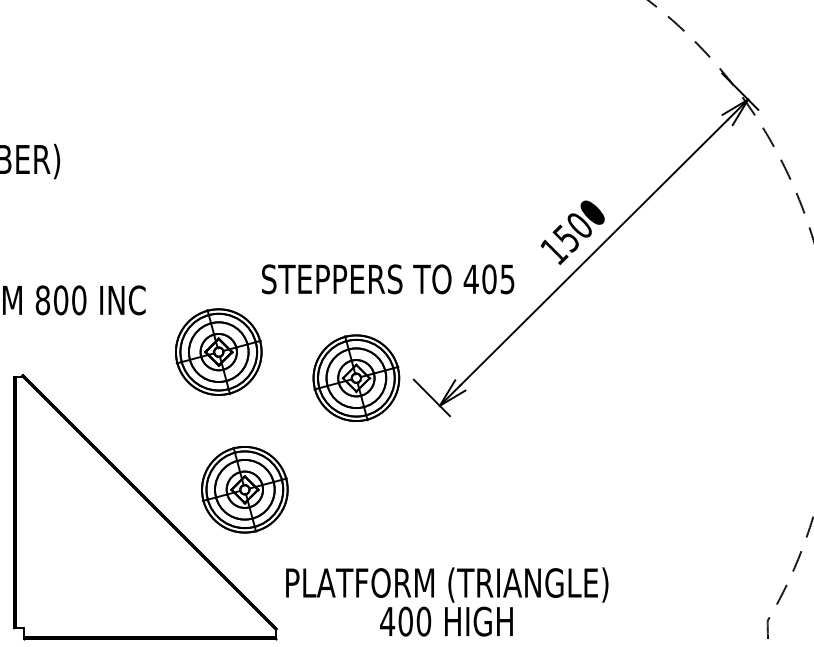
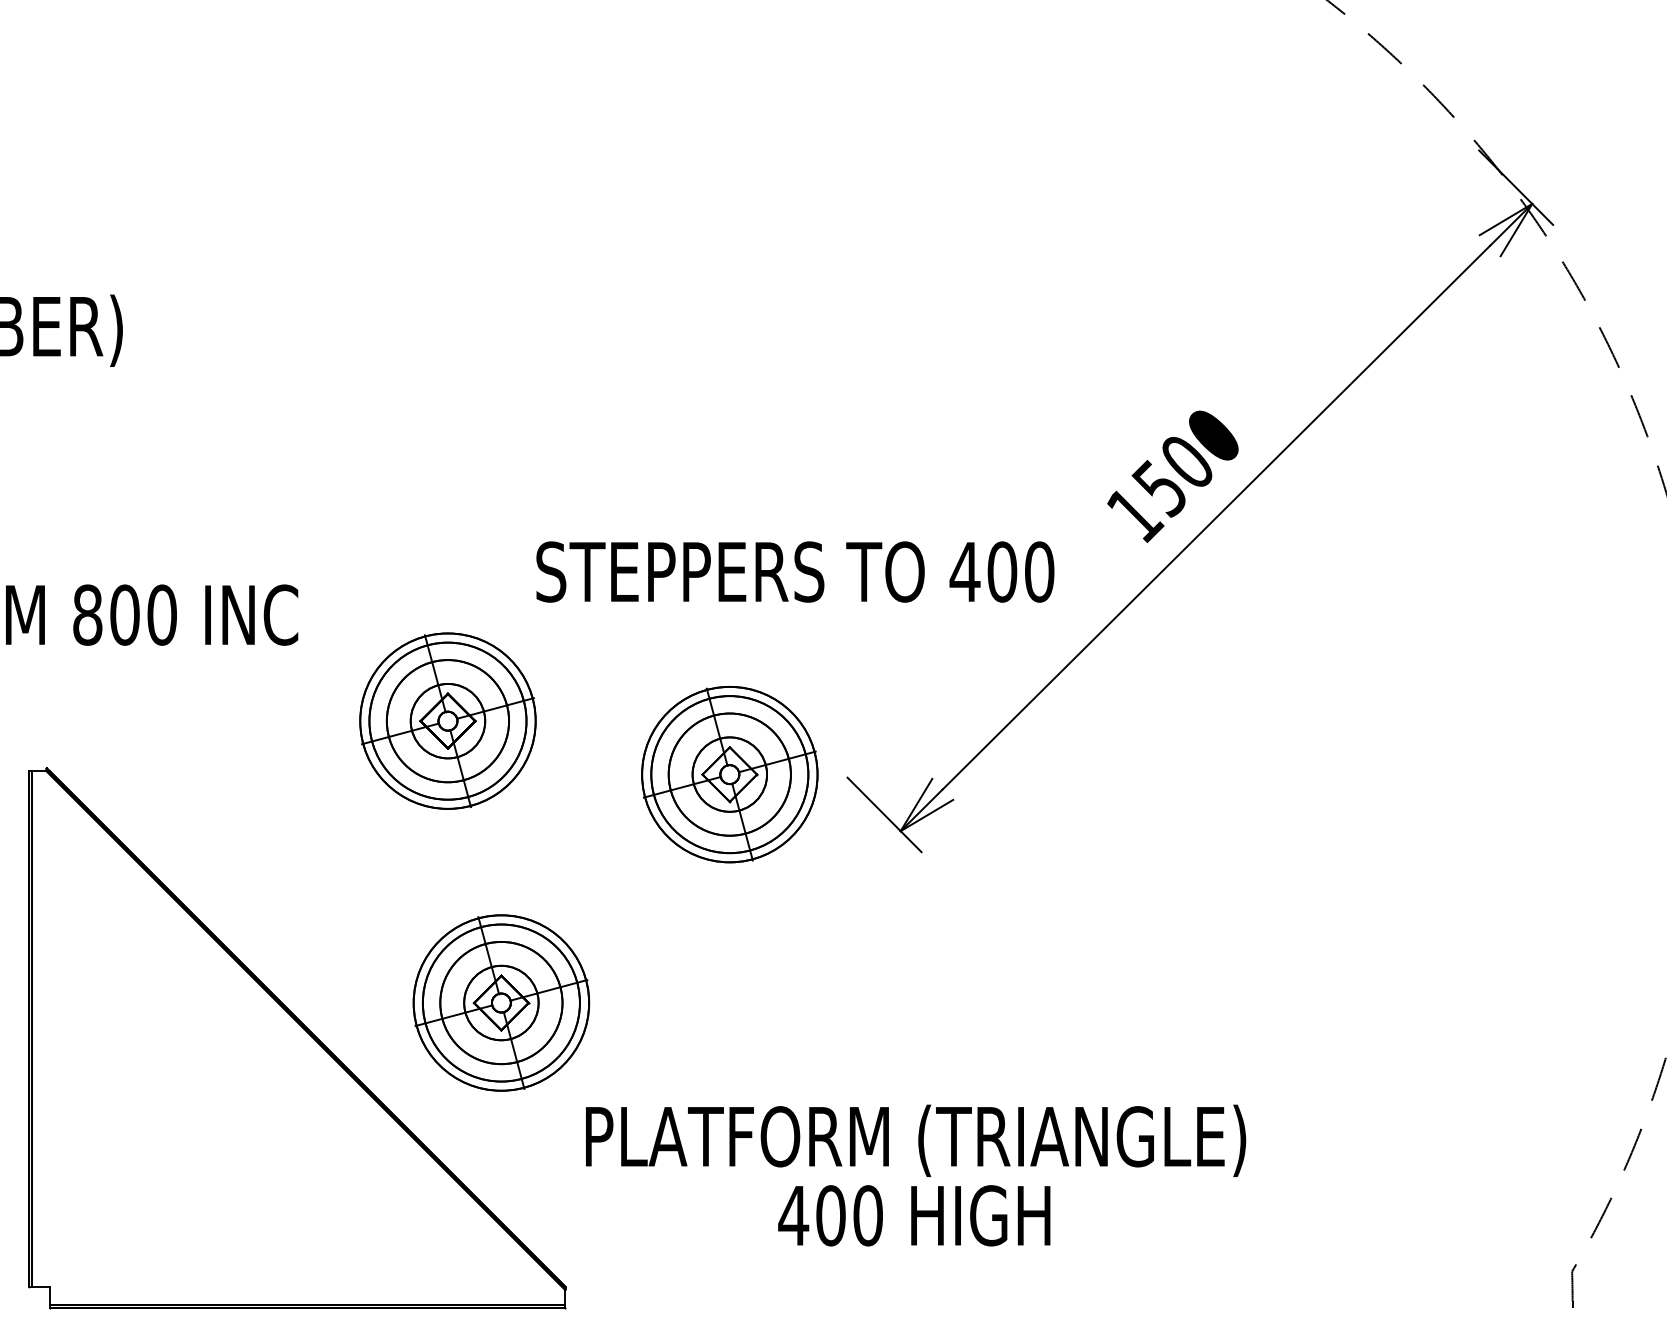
text: (507, 279) -> (1039, 572), 405 -> 400
text: (447, 601) -> (916, 1174), moved

